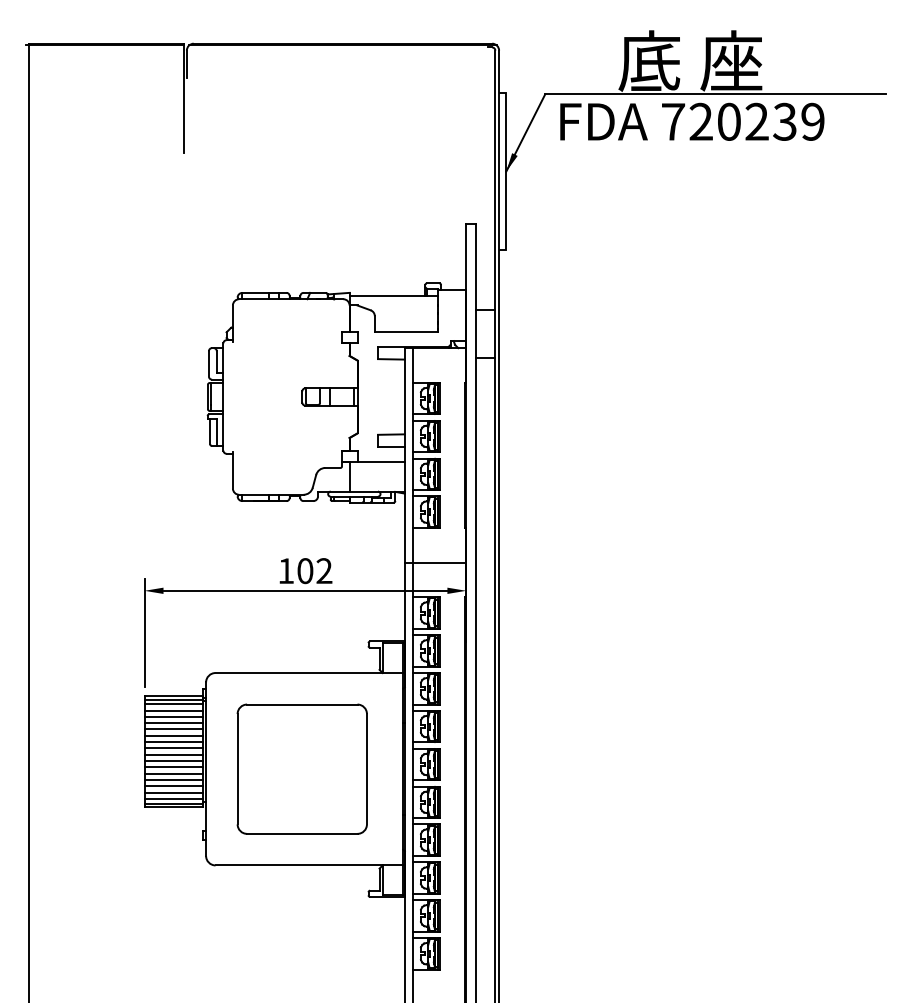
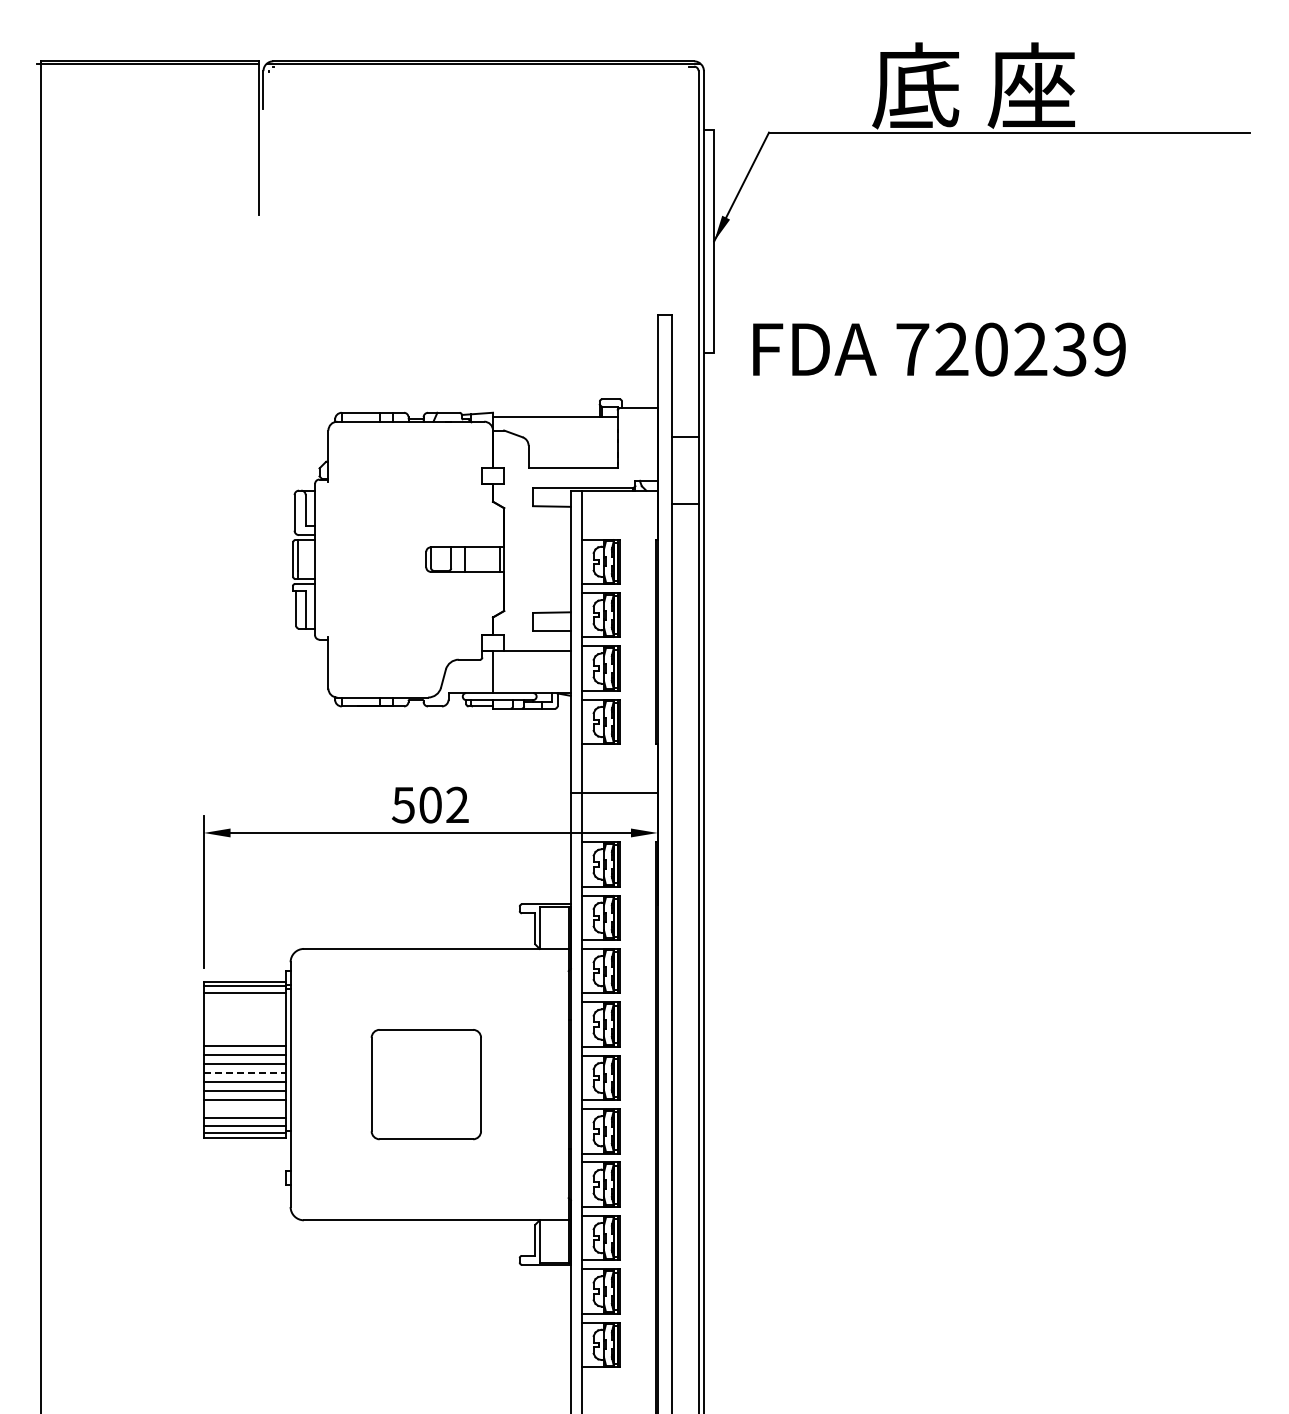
text: (692, 121) -> (939, 349), moved
text: (285, 571) -> (402, 805), 102 -> 502
line: (173, 710) -> (244, 1001), removed
line: (173, 716) -> (244, 1010), removed
line: (173, 723) -> (244, 1019), removed
line: (173, 729) -> (244, 1028), removed
line: (173, 735) -> (244, 1037), removed
line: (174, 761) -> (245, 1073), solid -> dashed
part: (302, 769) -> (426, 1084), size x0.6
line: (173, 786) -> (244, 1108), removed

